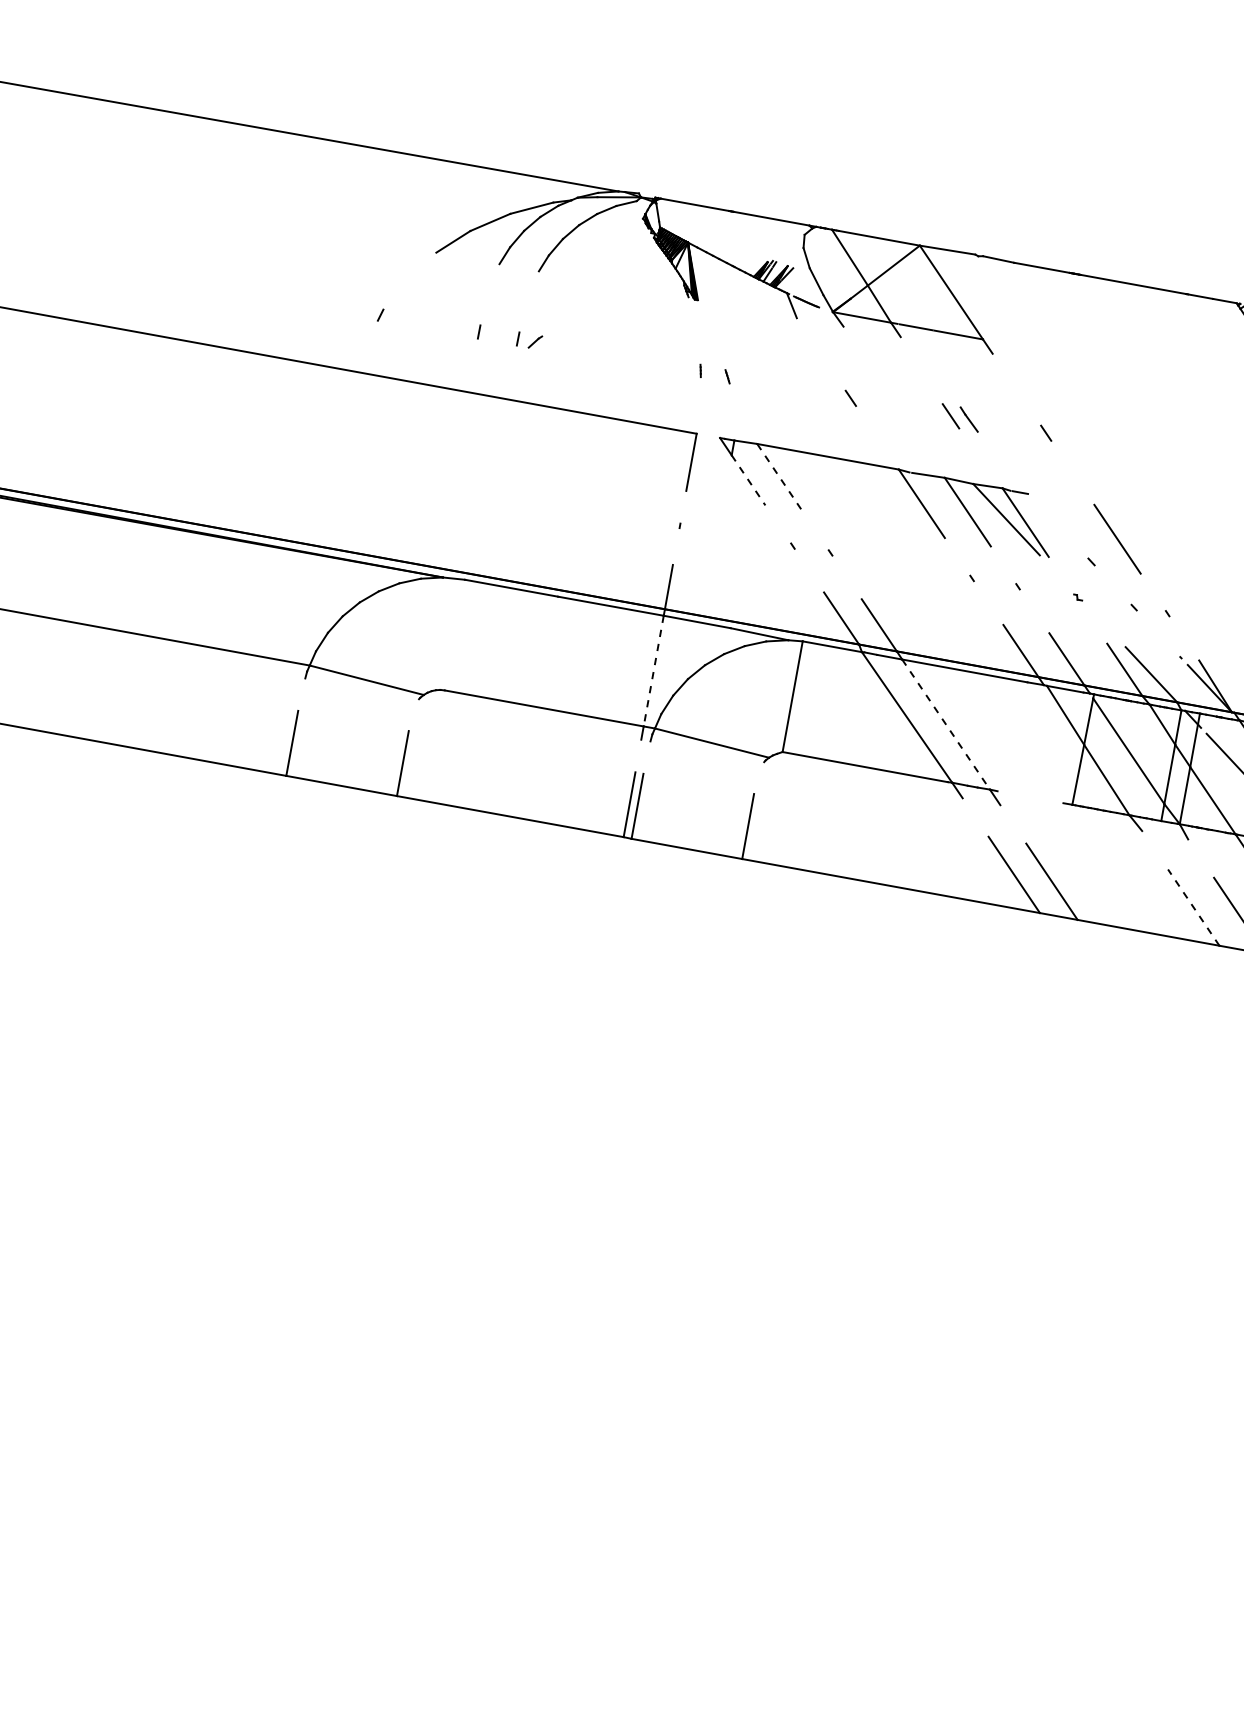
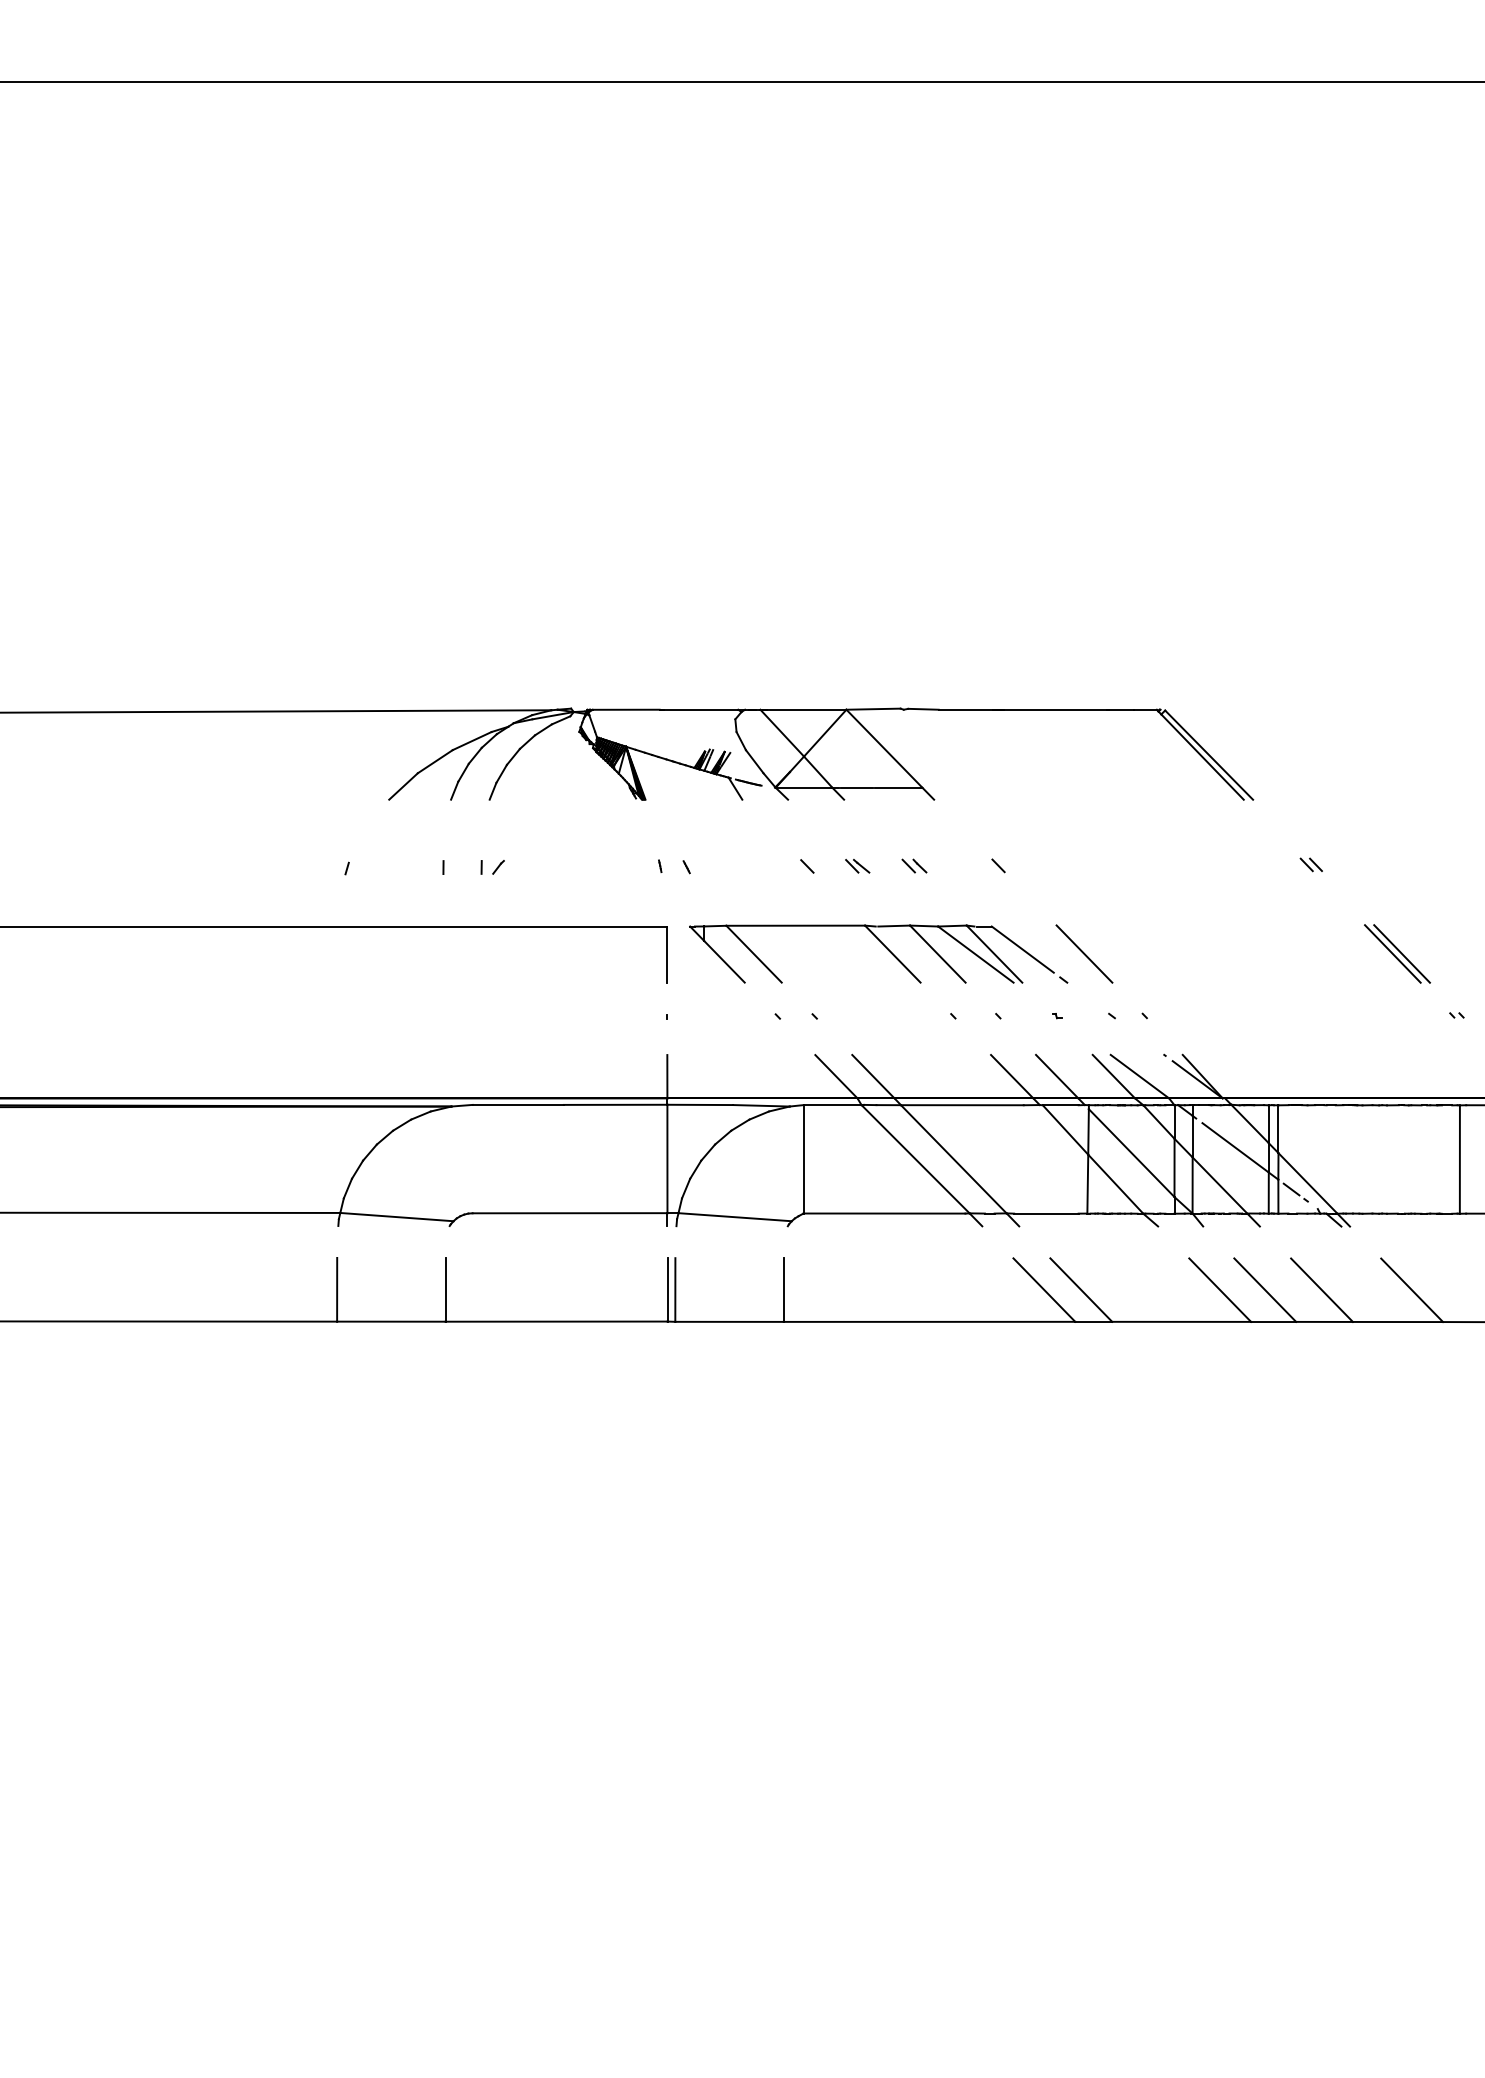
part: (902, 407) -> (857, 866), added
part: (960, 417) -> (914, 865), size x0.62
line: (780, 478) -> (754, 954), dashed -> solid
line: (748, 481) -> (724, 962), dashed -> solid
line: (1055, 523) -> (1022, 949), added
line: (653, 671) -> (667, 1159), dashed -> solid
line: (945, 724) -> (953, 1159), dashed -> solid
line: (1030, 797) -> (1046, 1213), added
line: (1193, 906) -> (1219, 1289), dashed -> solid

